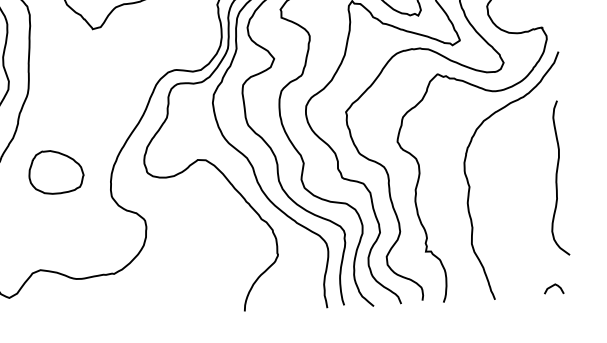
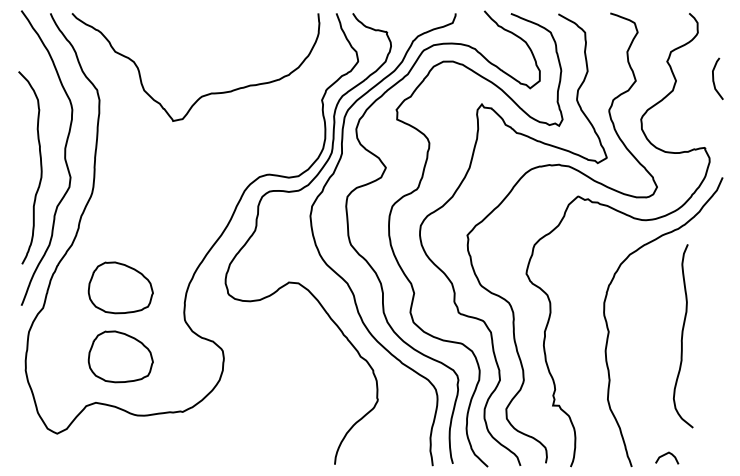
curve: (557, 177) -> (683, 335), moved
part: (59, 230) -> (120, 356), added
curve: (552, 286) -> (665, 455), moved

